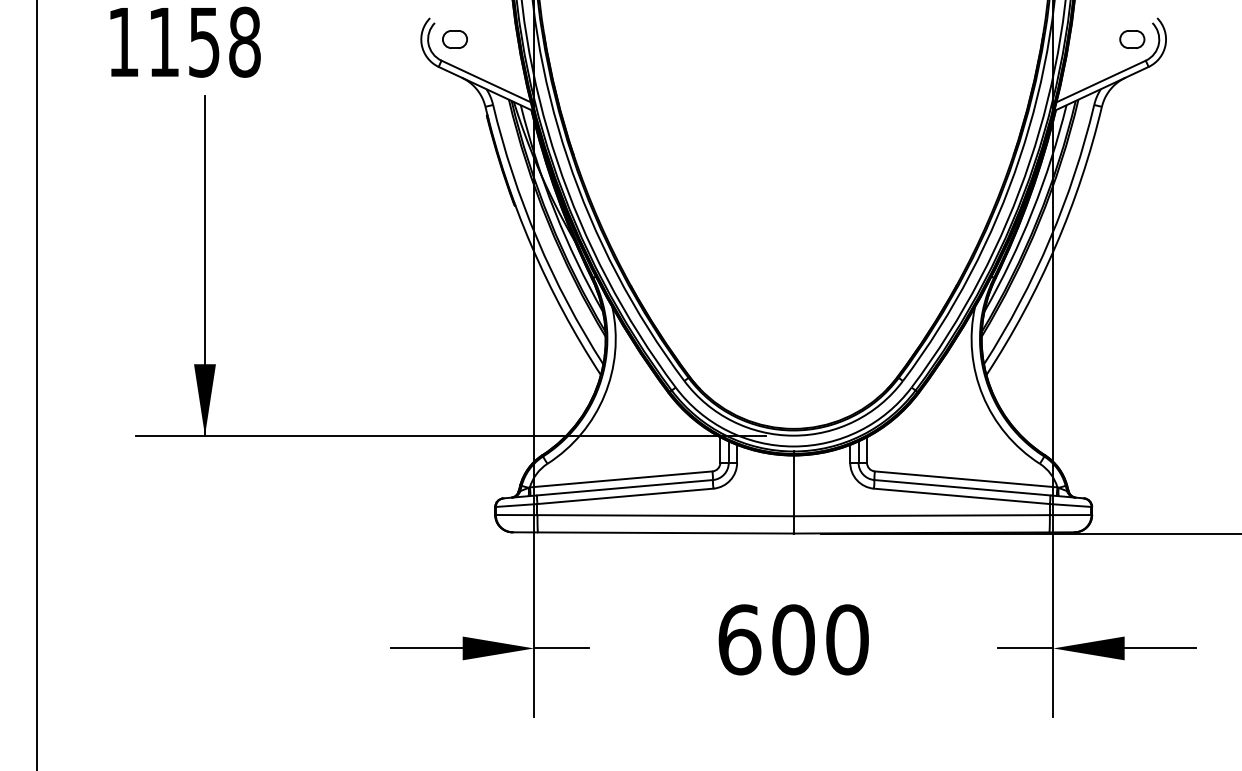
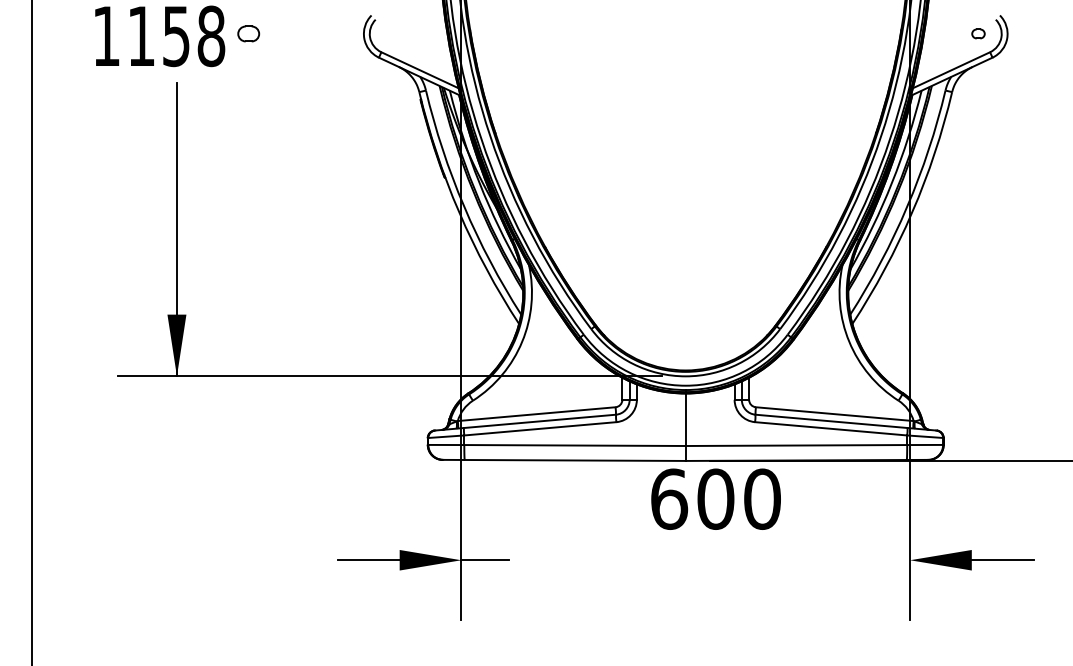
part: (454, 39) -> (248, 33), moved
part: (1132, 39) -> (978, 33), size x0.6
text: (793, 639) -> (715, 498), moved
line: (1025, 648) -> (886, 560), removed

